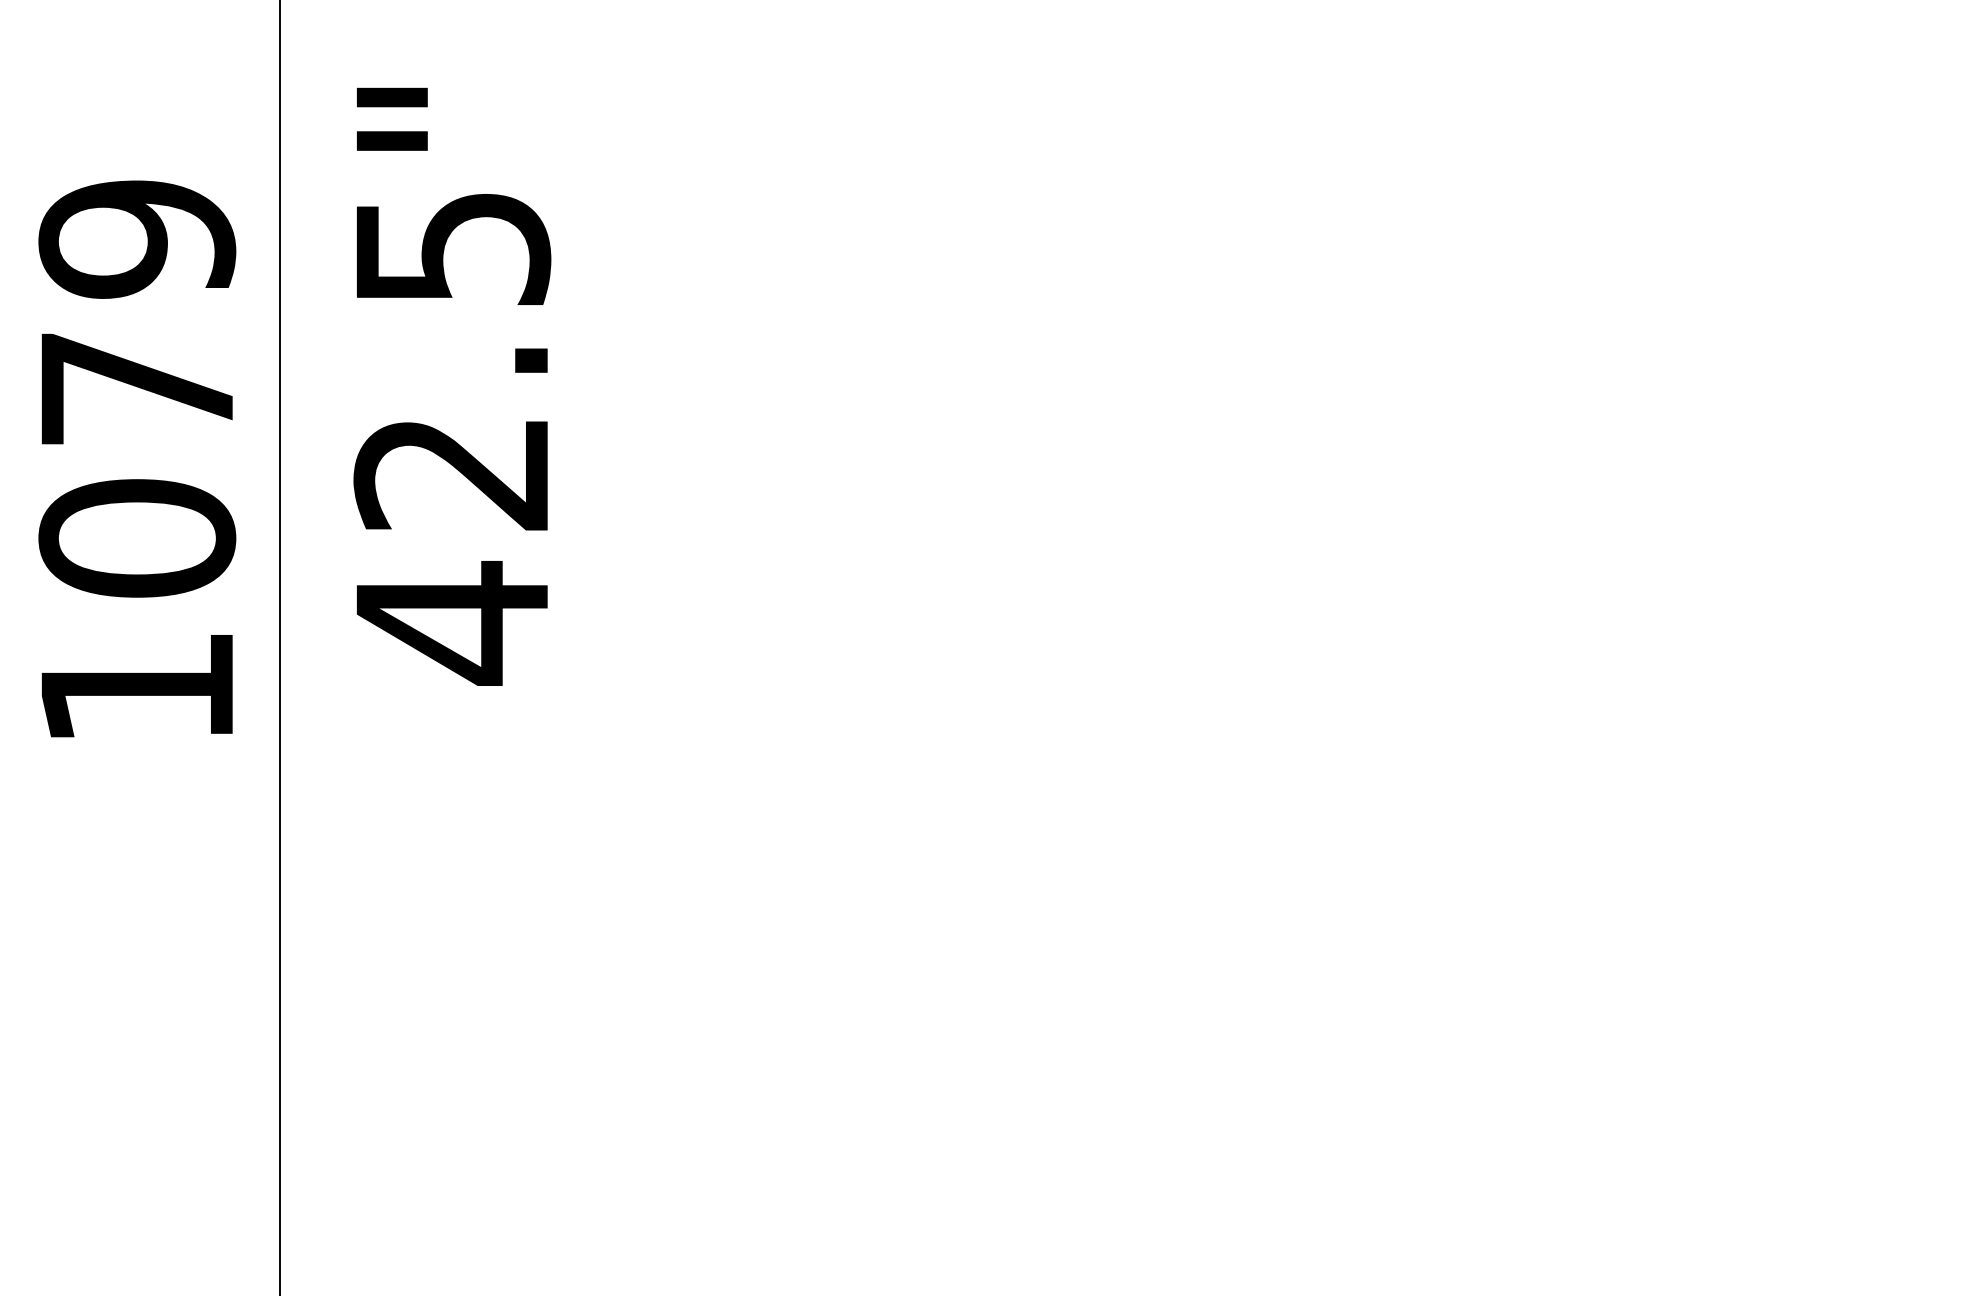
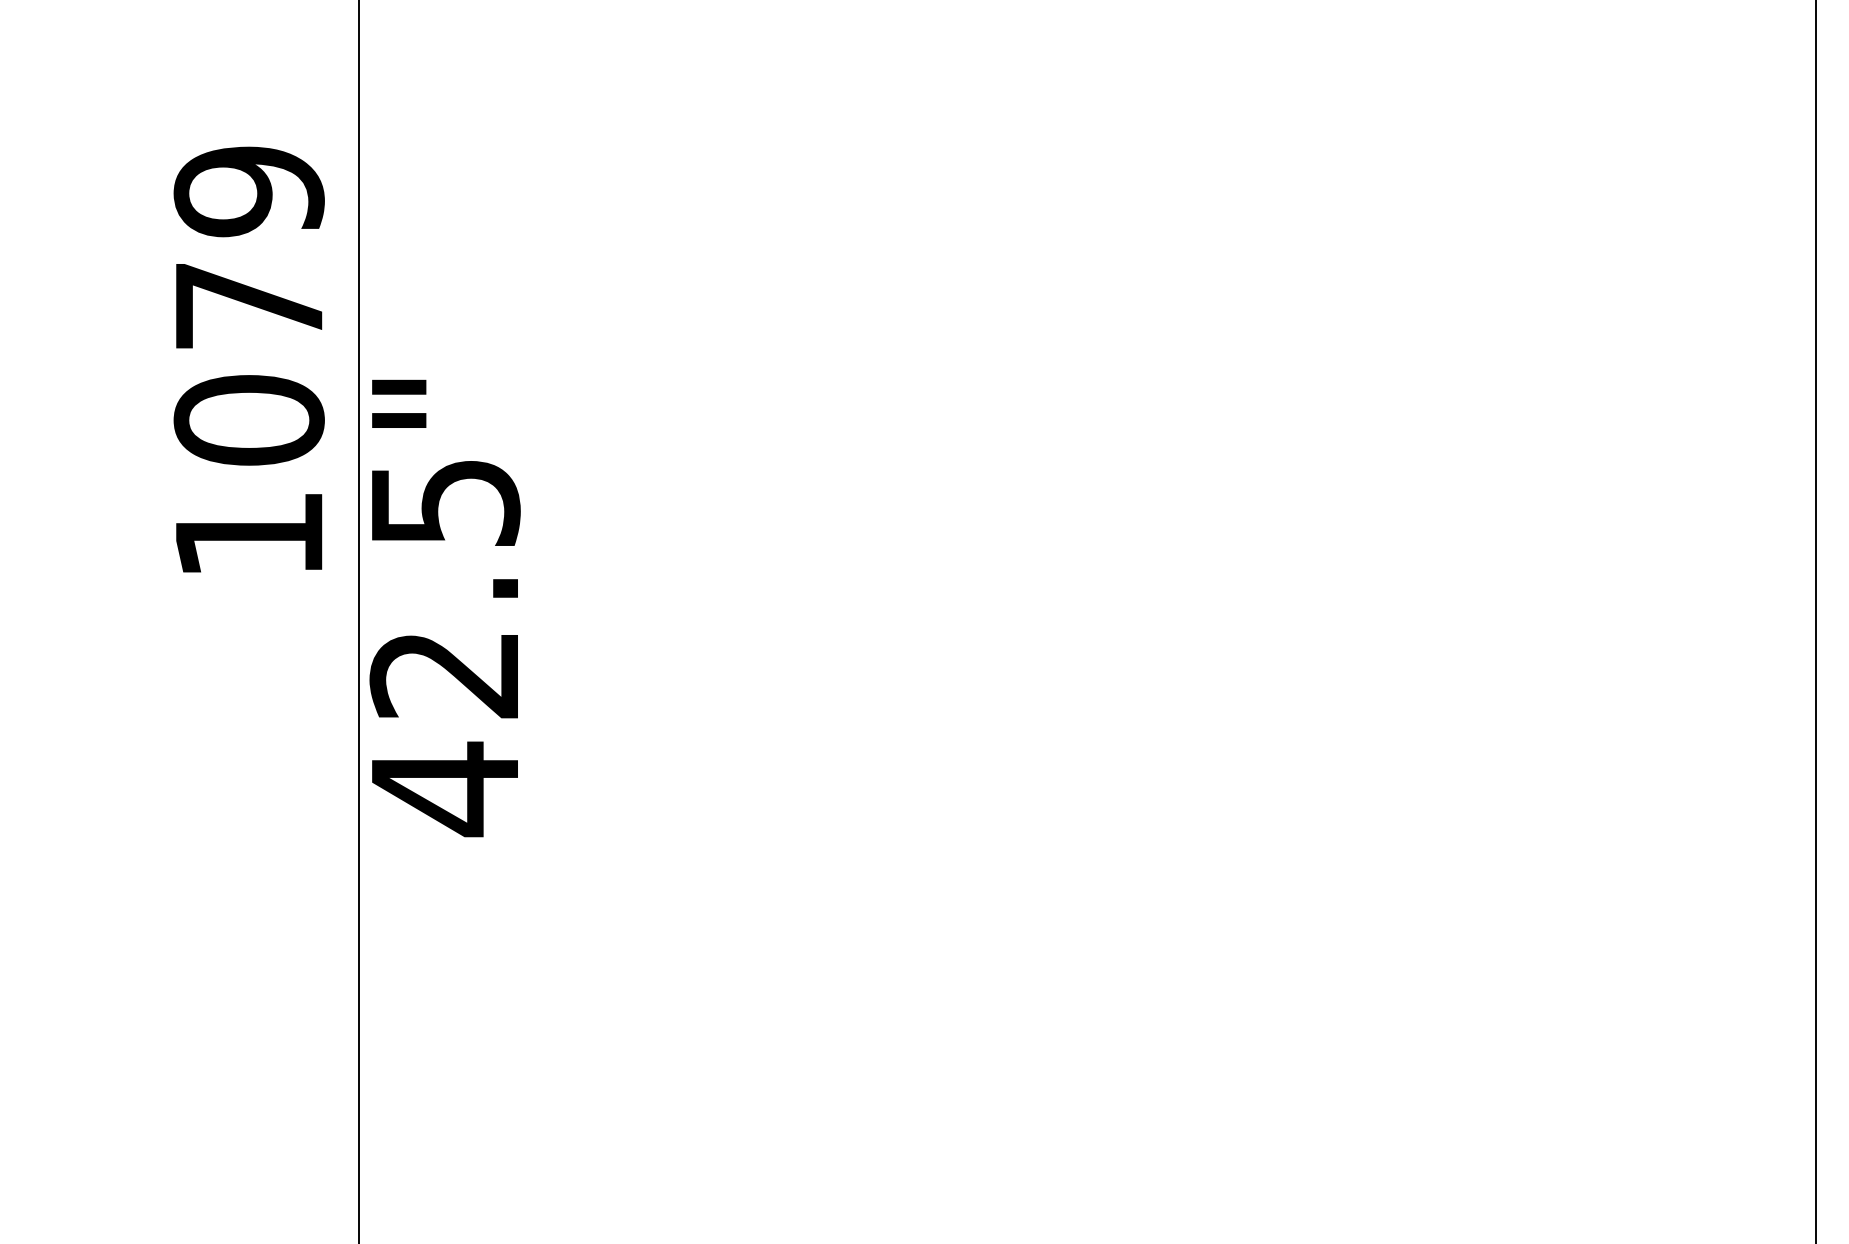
text: (451, 386) -> (444, 608), moved

